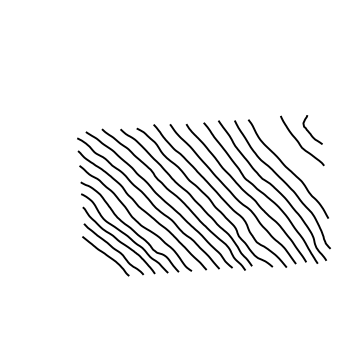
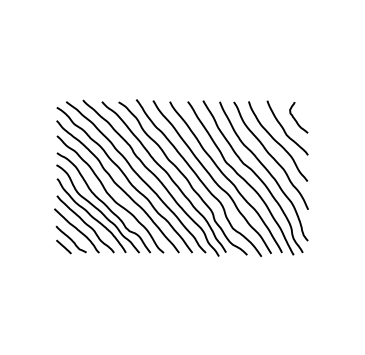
curve: (293, 154) -> (277, 141), added
part: (100, 265) -> (70, 239), added

